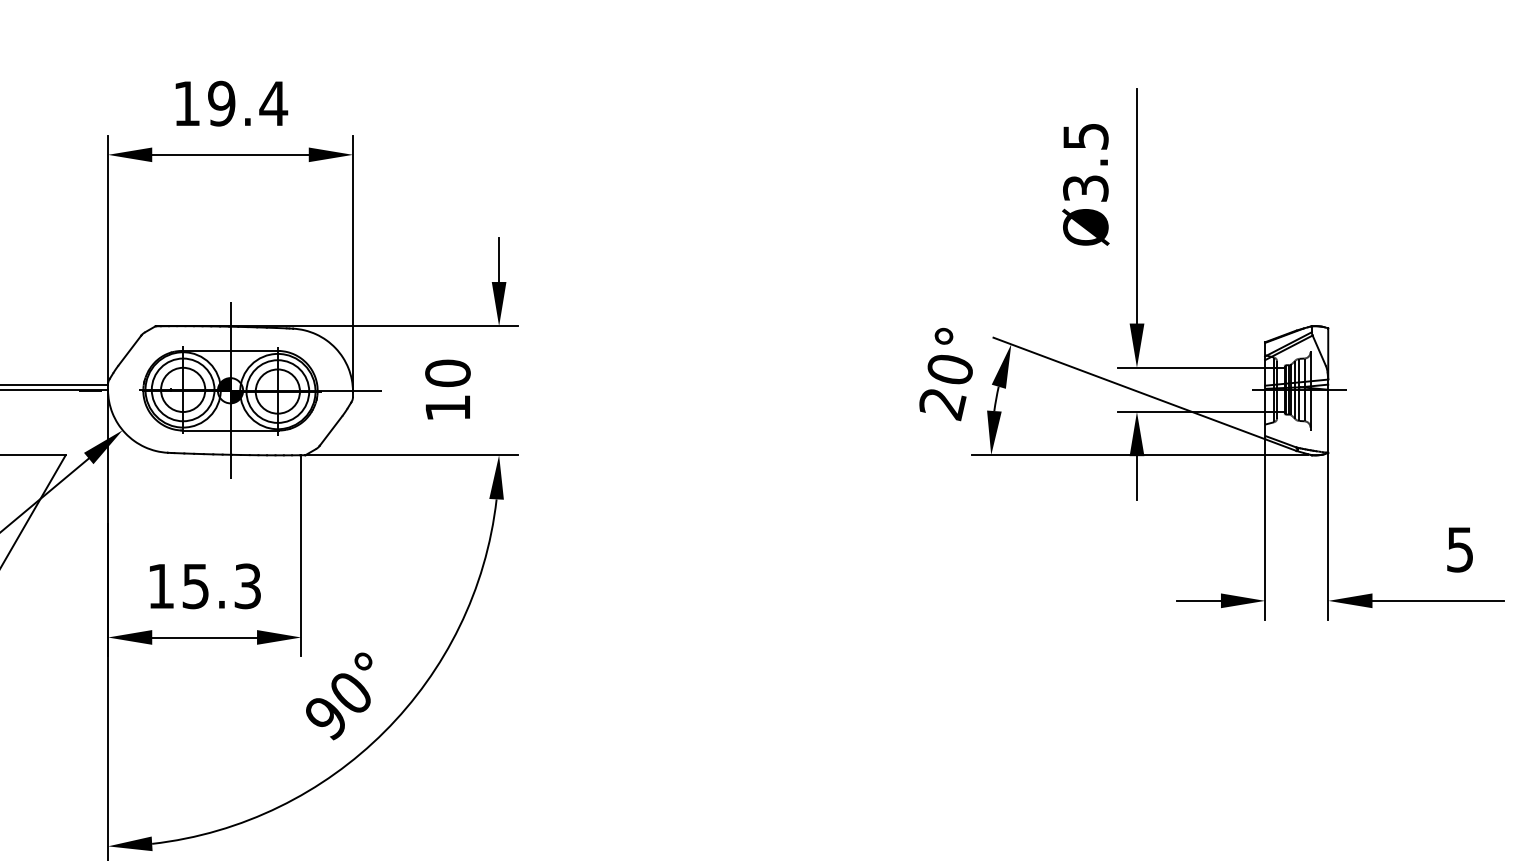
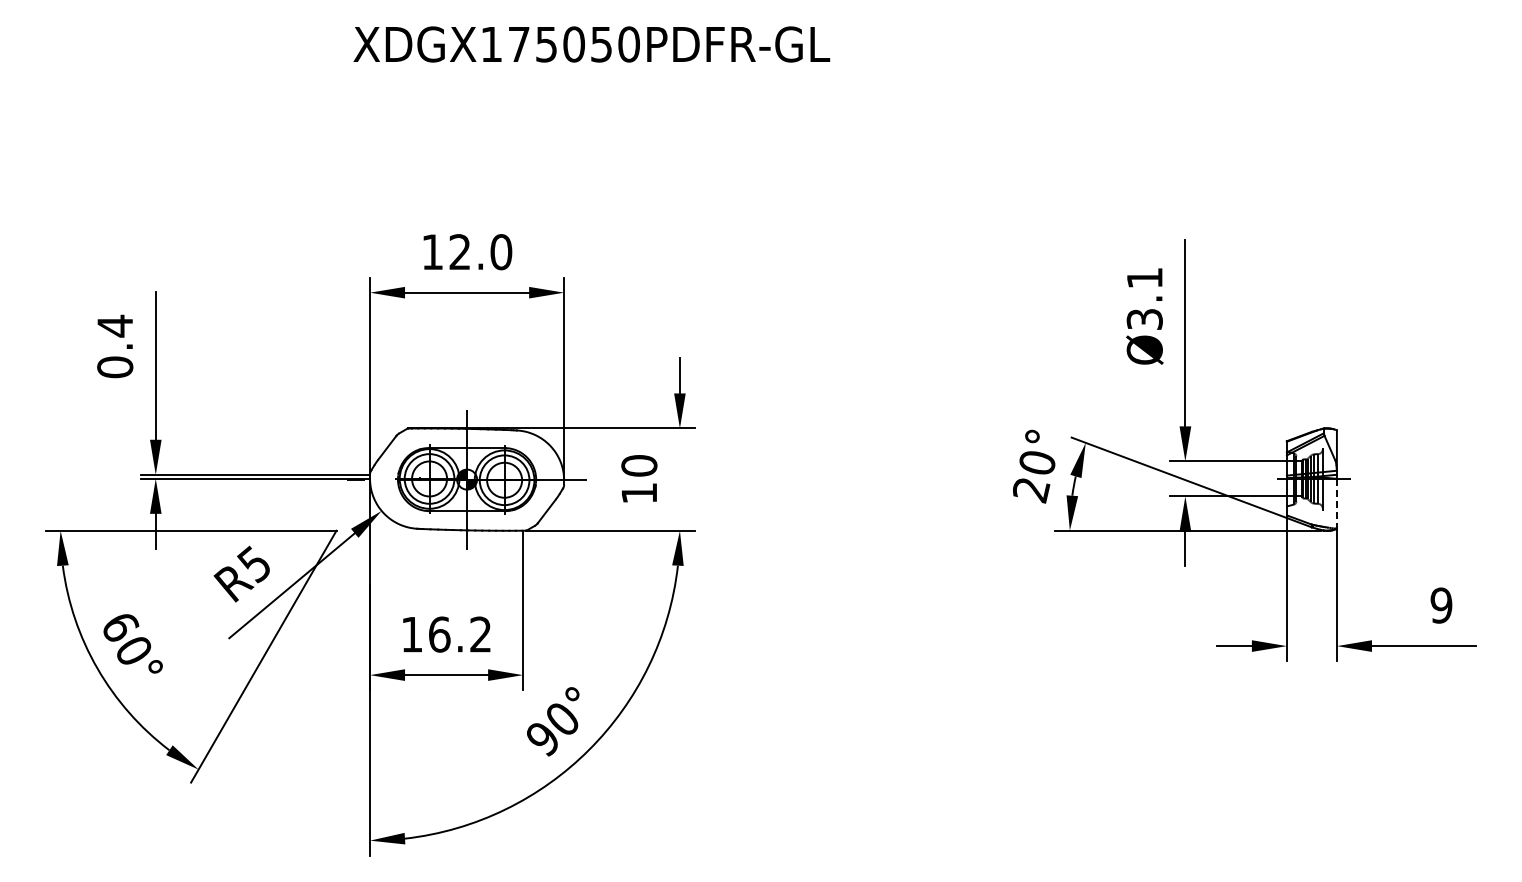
text: (247, 104) -> (480, 252), 19.4 -> 12.0
text: (1085, 136) -> (1144, 278), Ø3.5 -> Ø3.1
line: (1327, 420) -> (1336, 503), solid -> dashed
text: (1460, 549) -> (1441, 605), 5 -> 9
text: (222, 586) -> (460, 634), 15.3 -> 16.2

